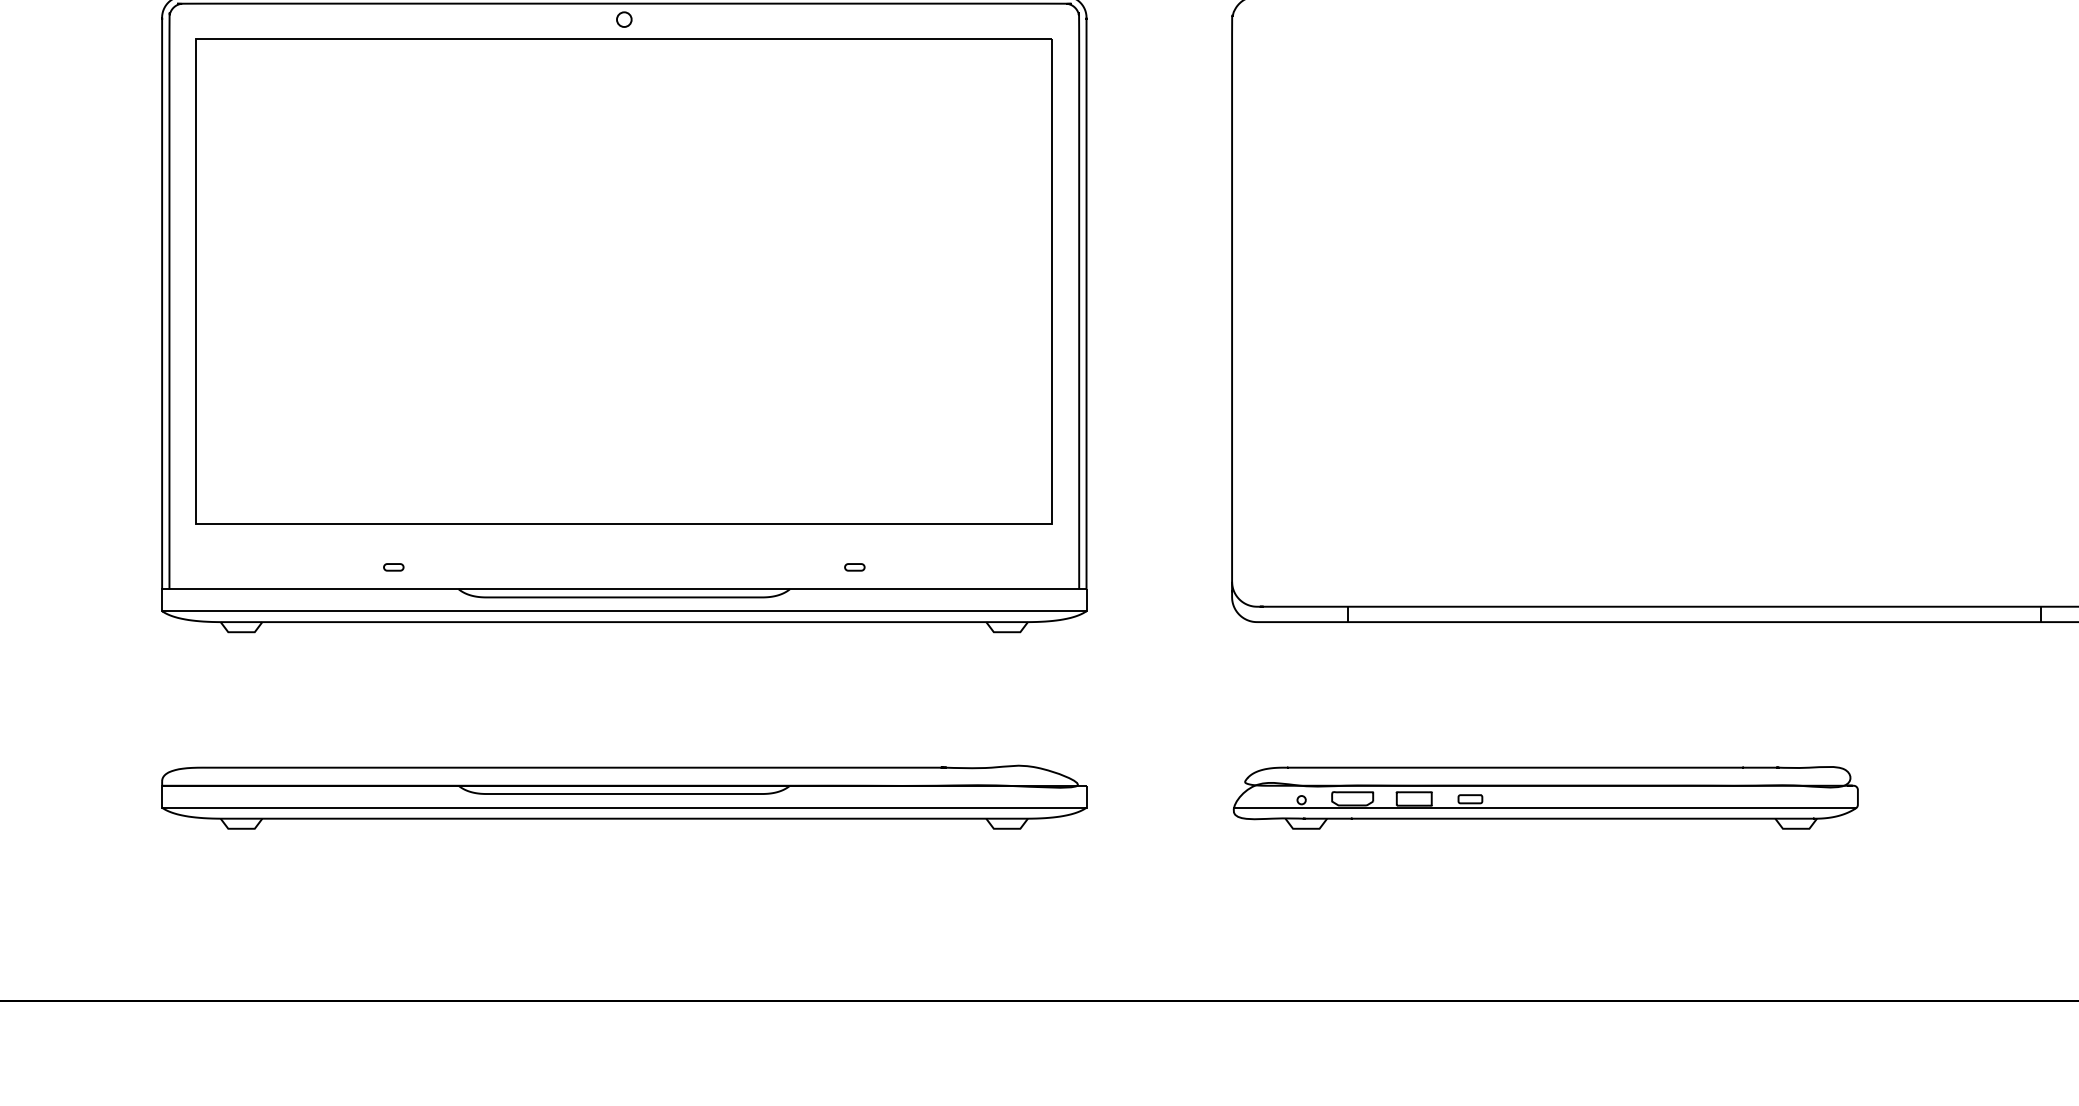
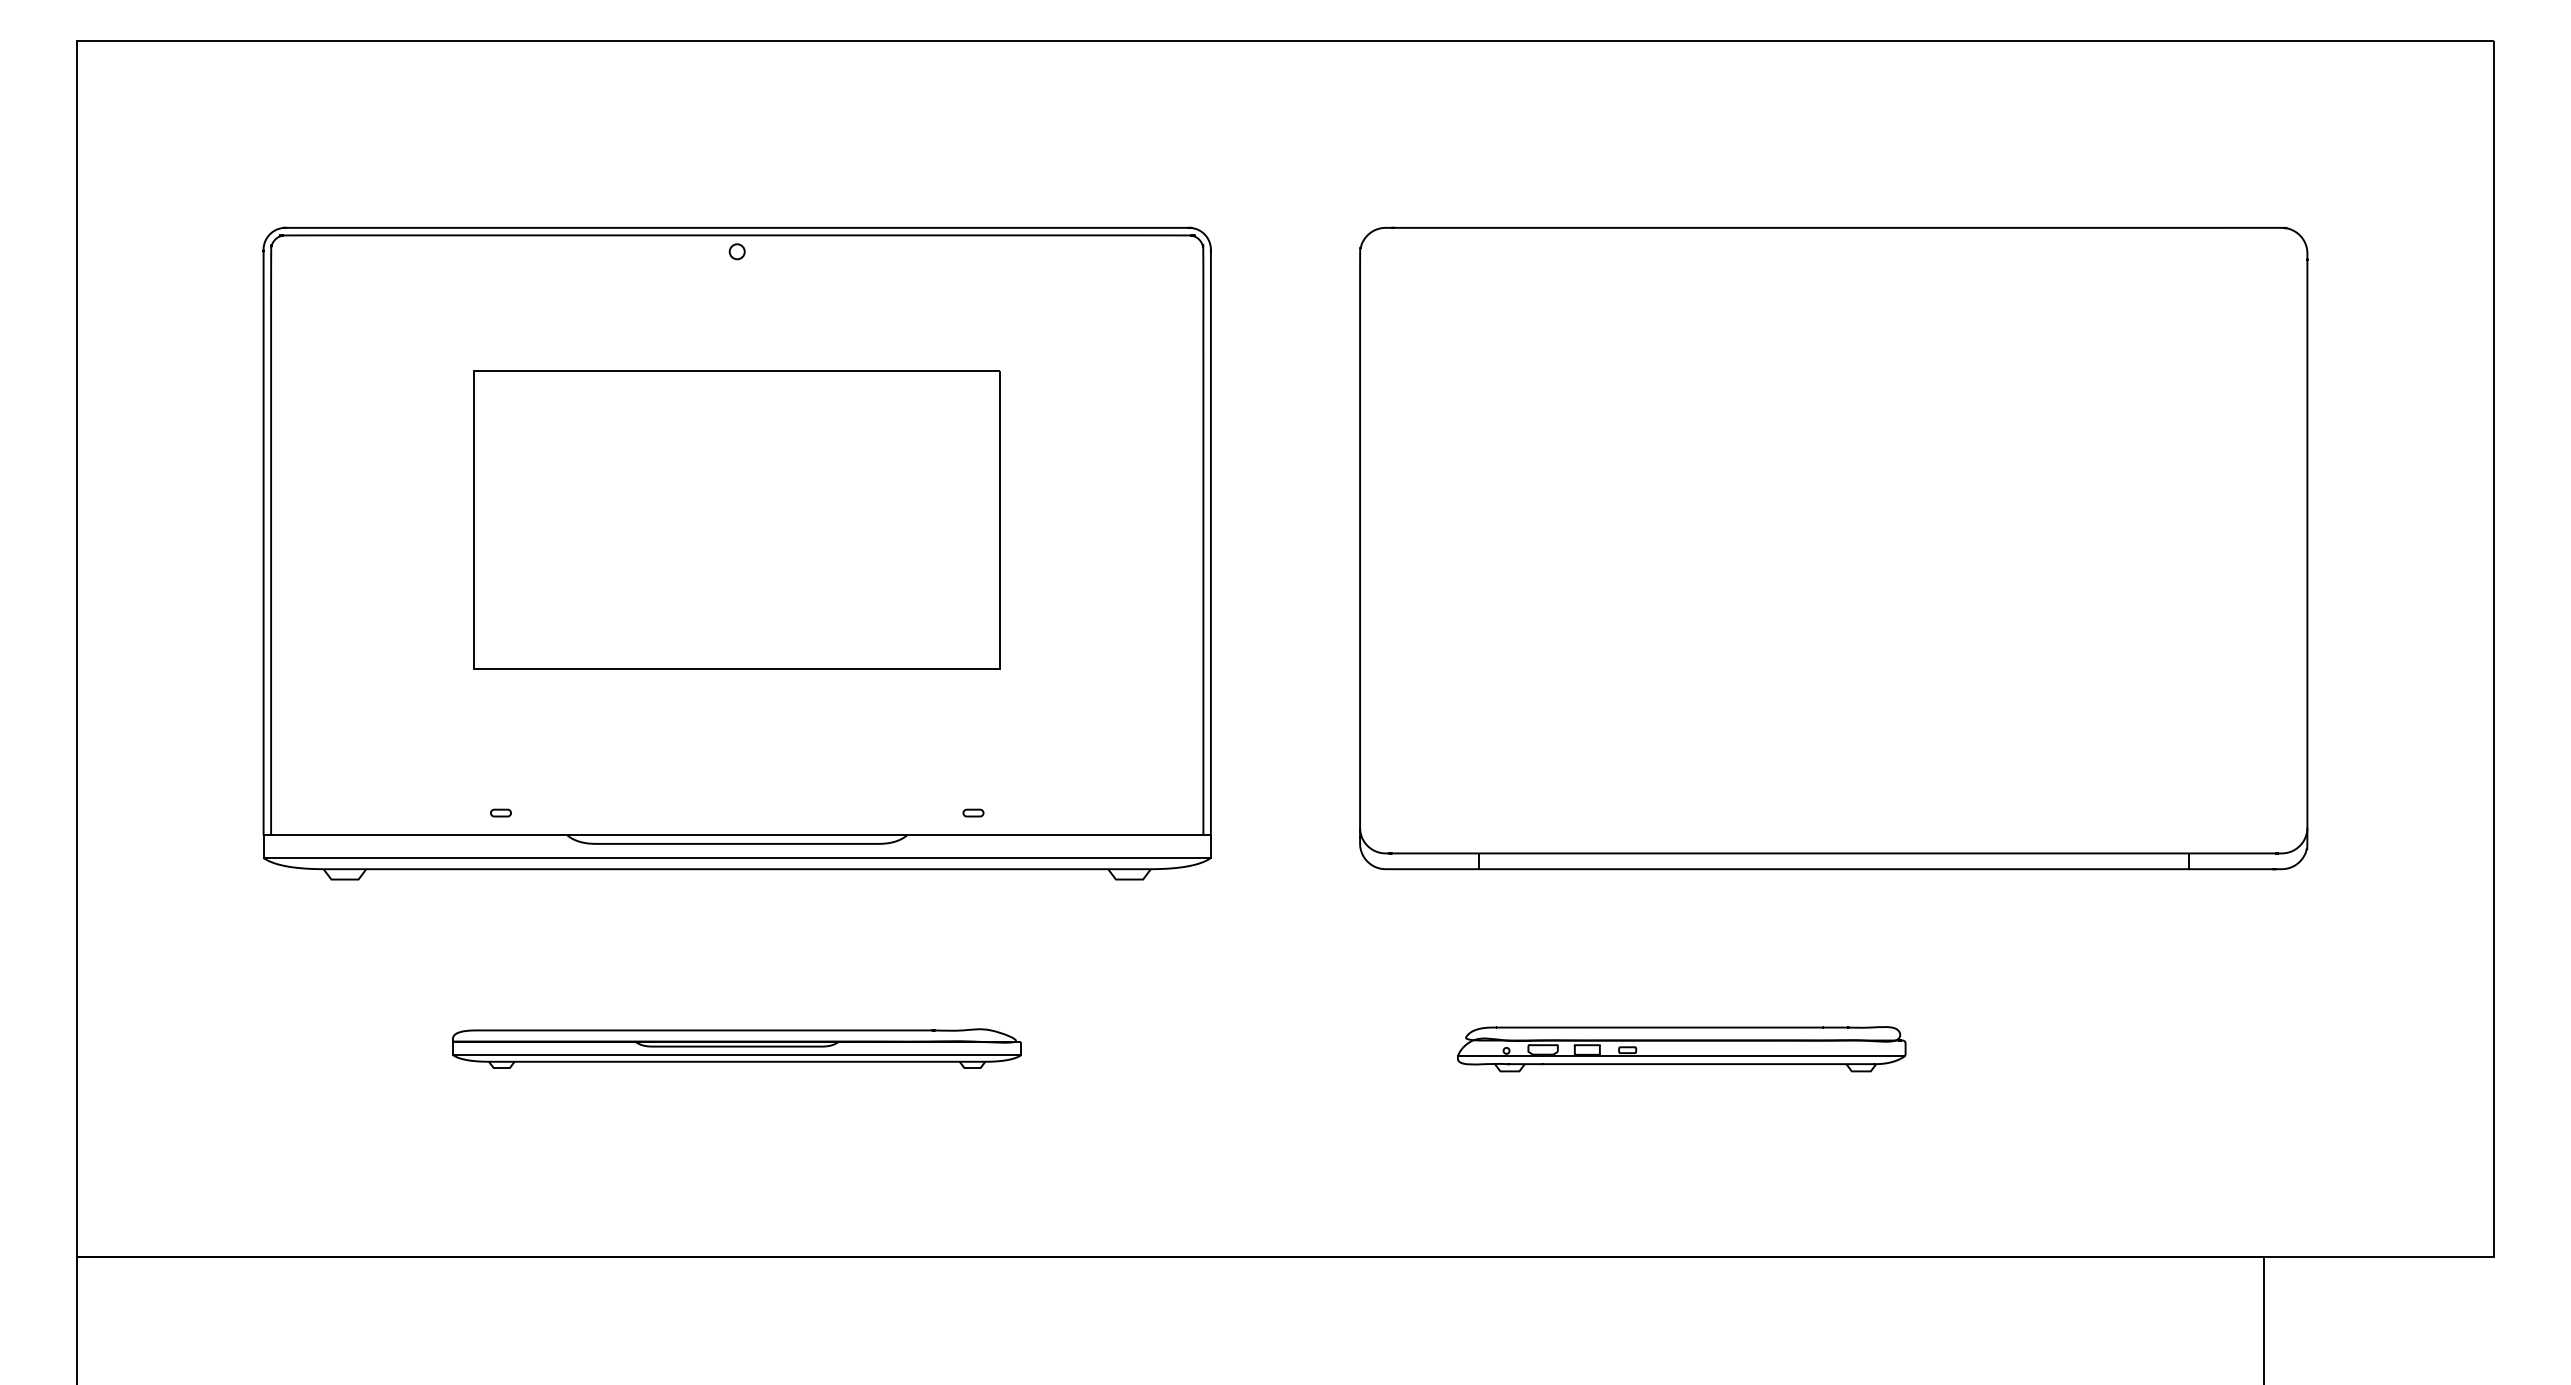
part: (624, 280) -> (737, 519), size x0.6
part: (623, 797) -> (736, 1048), size x0.6
part: (1545, 797) -> (1681, 1048), size x0.7

